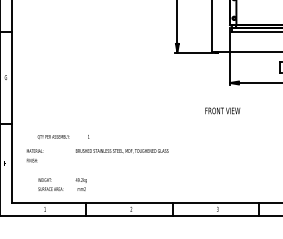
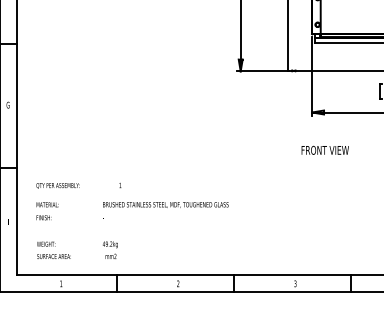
text: (222, 110) -> (324, 149), moved
text: (53, 137) -> (57, 186), moved
text: (50, 184) -> (53, 250), moved

